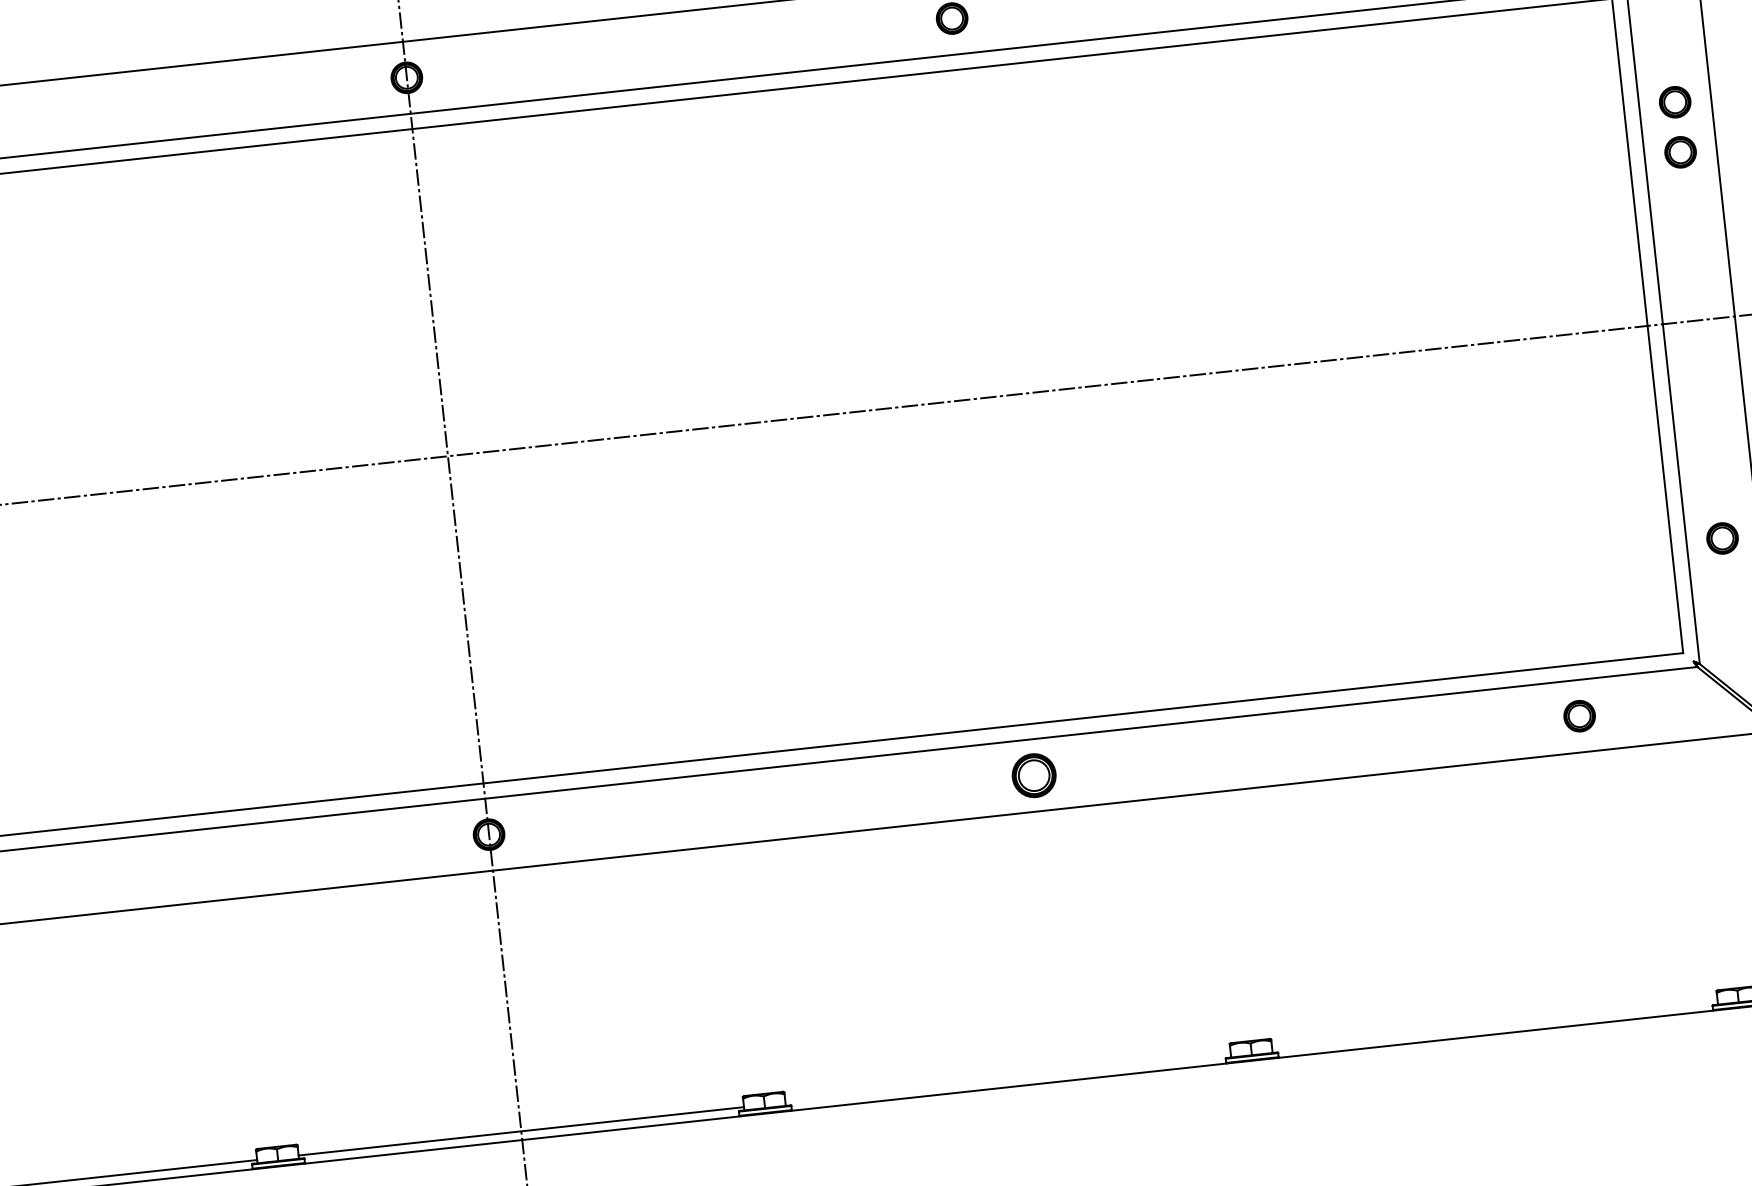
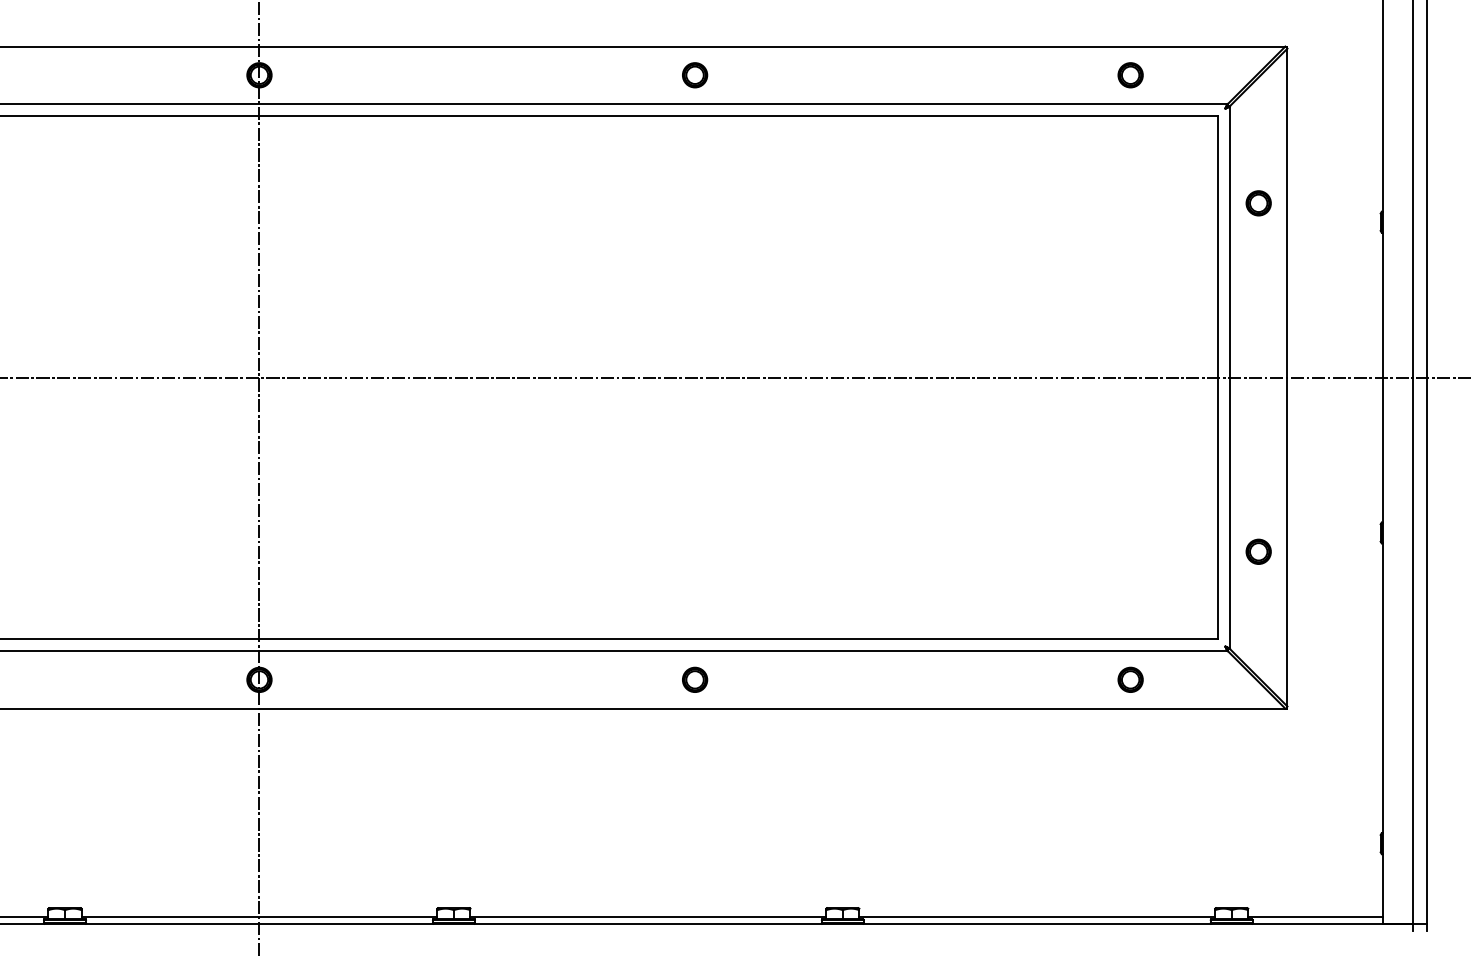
part: (1680, 152) -> (1258, 243), removed
part: (1034, 774) -> (695, 679), size x0.71
line: (1495, 1025) -> (1037, 916), added
line: (1008, 1077) -> (648, 916), added

